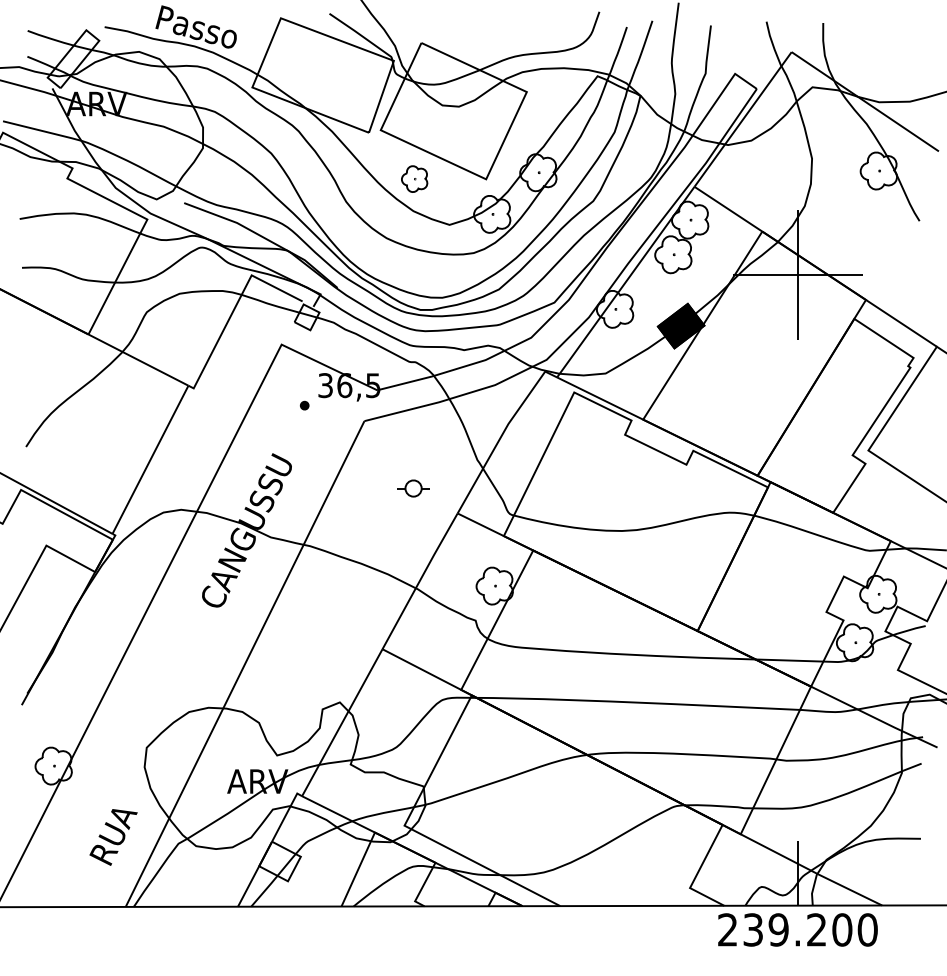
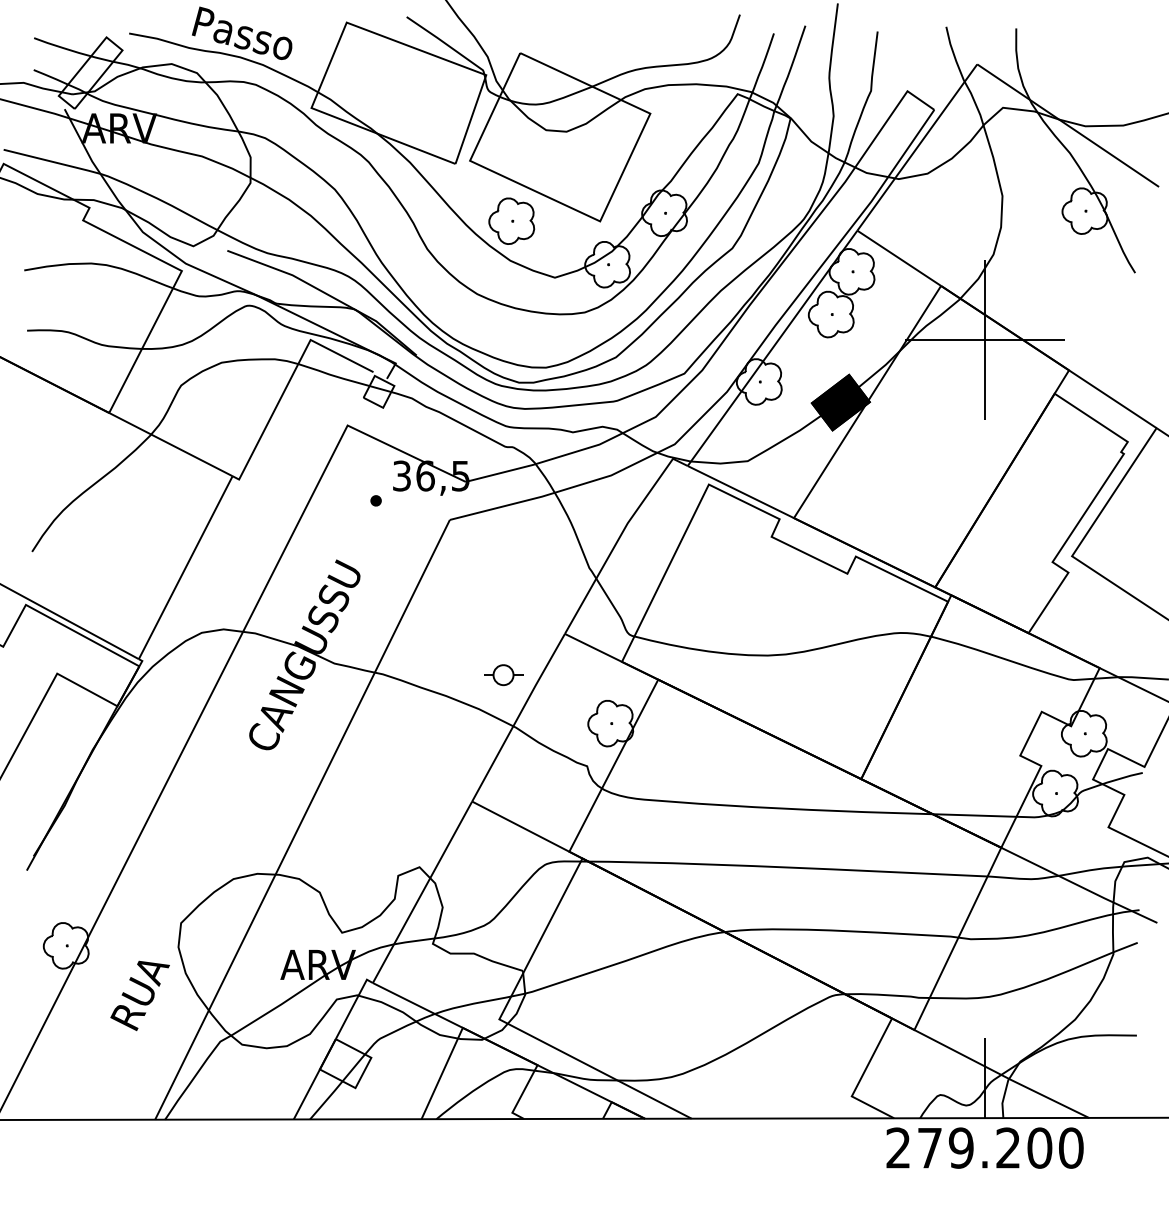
part: (414, 178) -> (511, 220), size x1.43
part: (413, 488) -> (503, 675), moved
text: (113, 837) -> (139, 995), moved
text: (752, 929) -> (929, 1147), 239.200 -> 279.200

